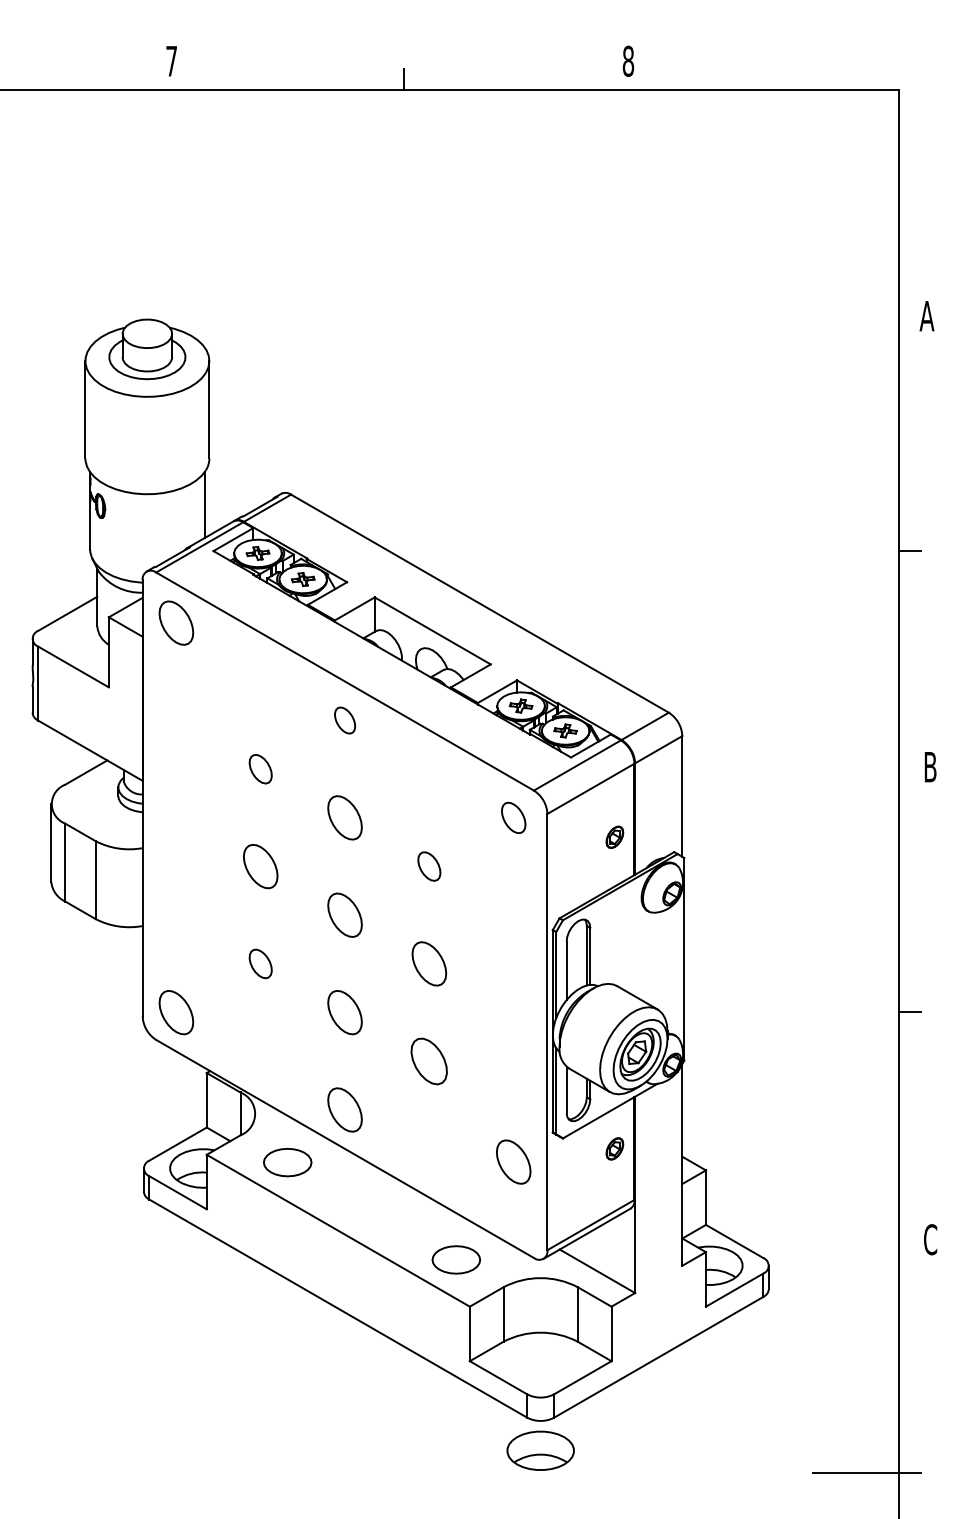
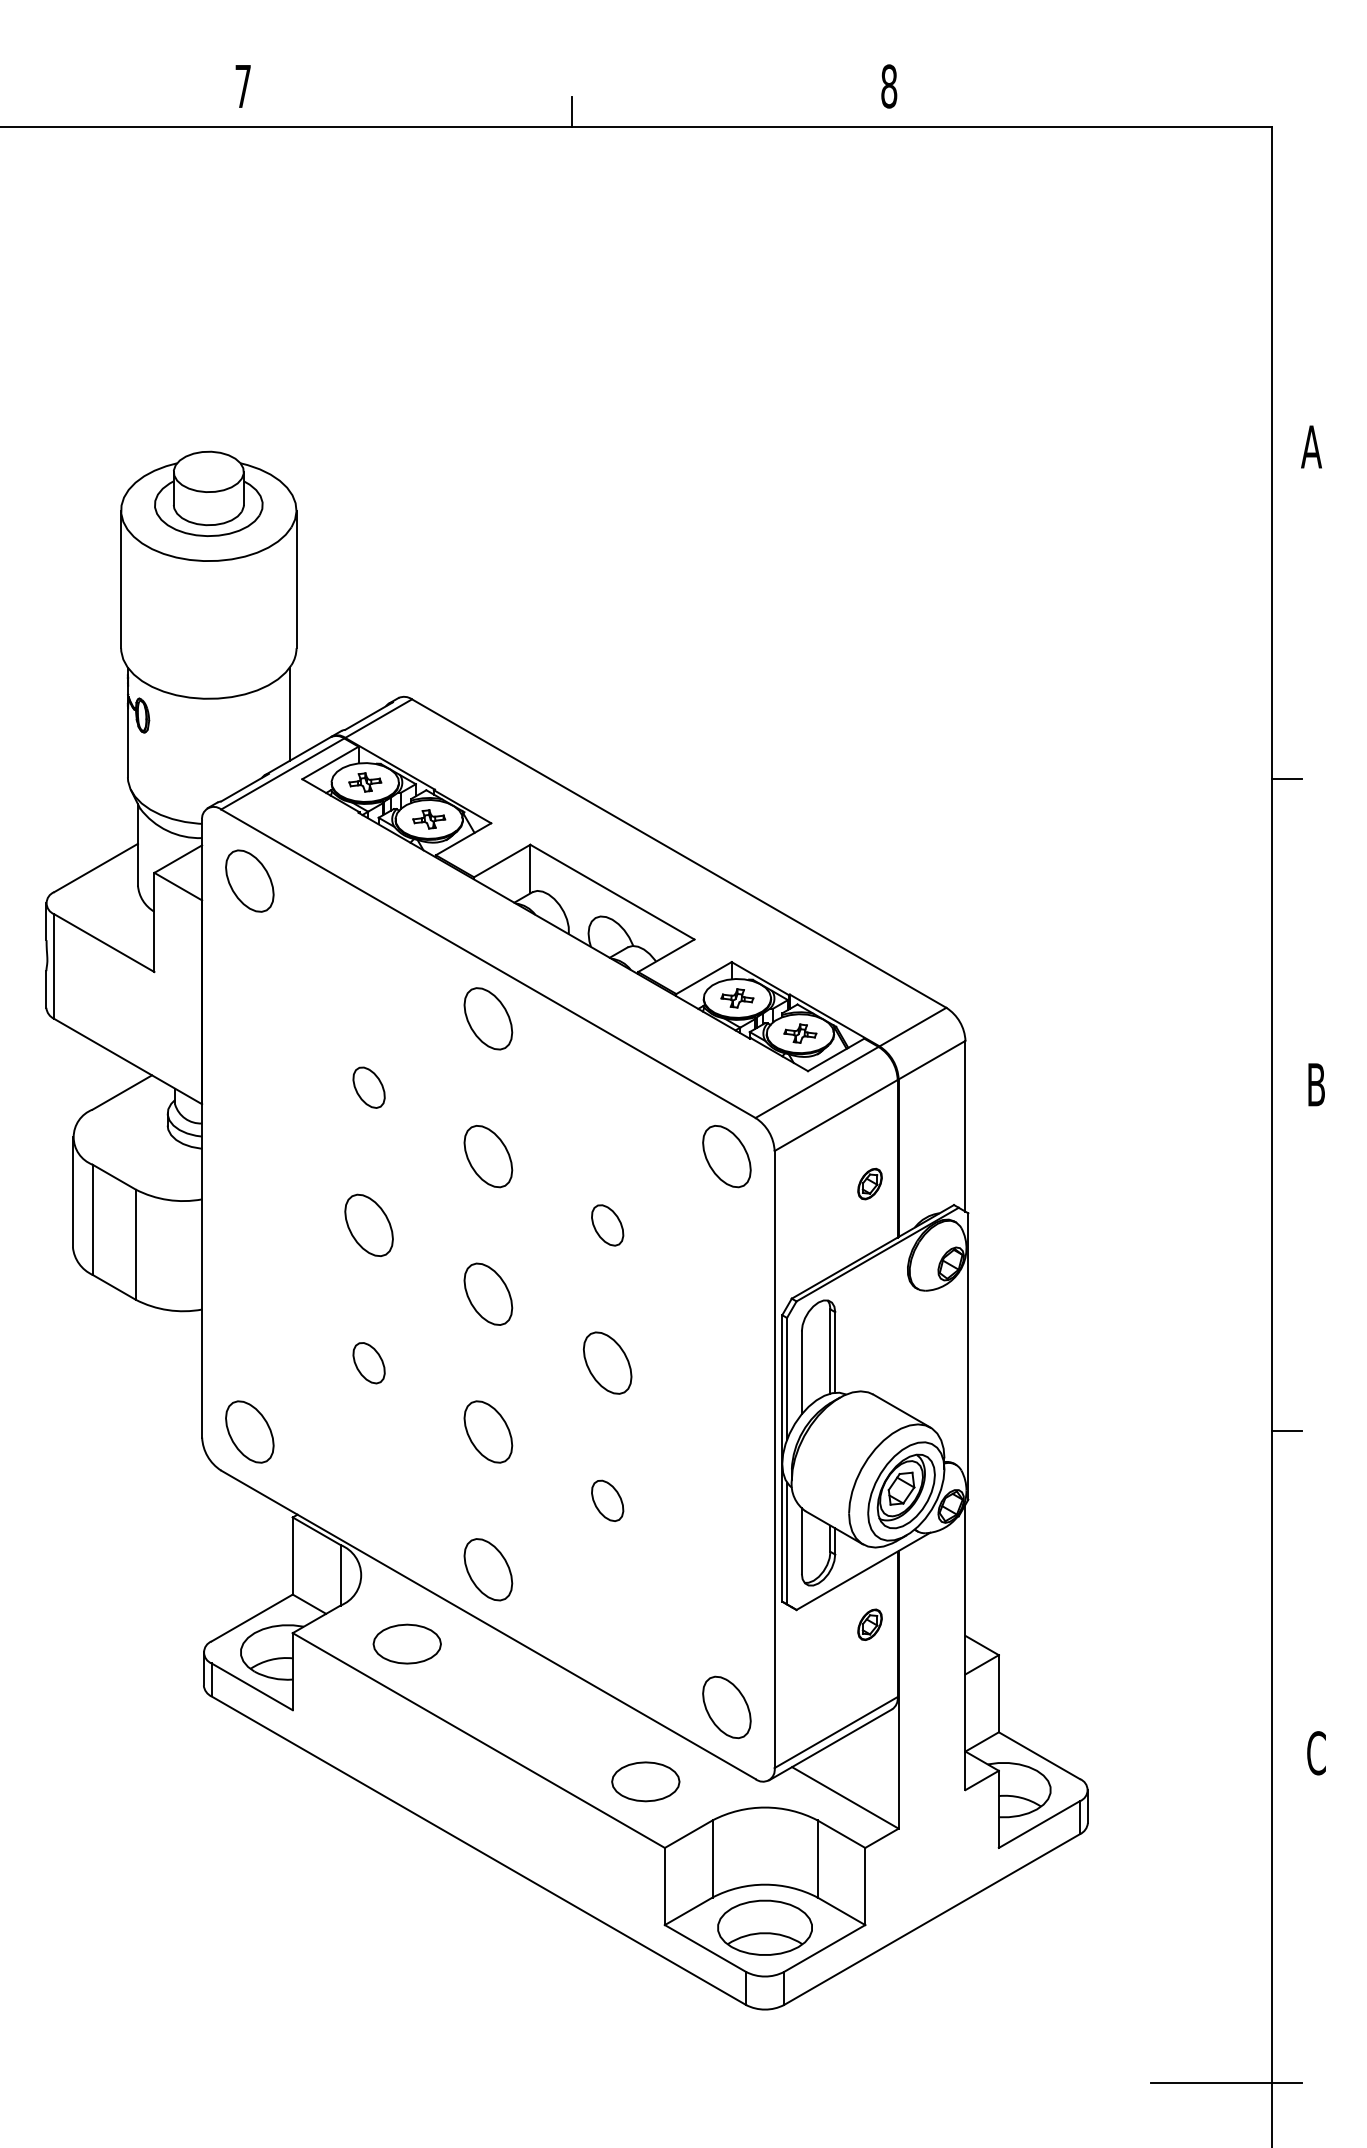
part: (345, 720) -> (488, 1018), size x1.67
part: (513, 817) -> (726, 1156), size x1.43
part: (429, 1061) -> (607, 1500), size x0.62
part: (513, 1162) -> (726, 1707), moved
part: (540, 1450) -> (764, 1927), moved

